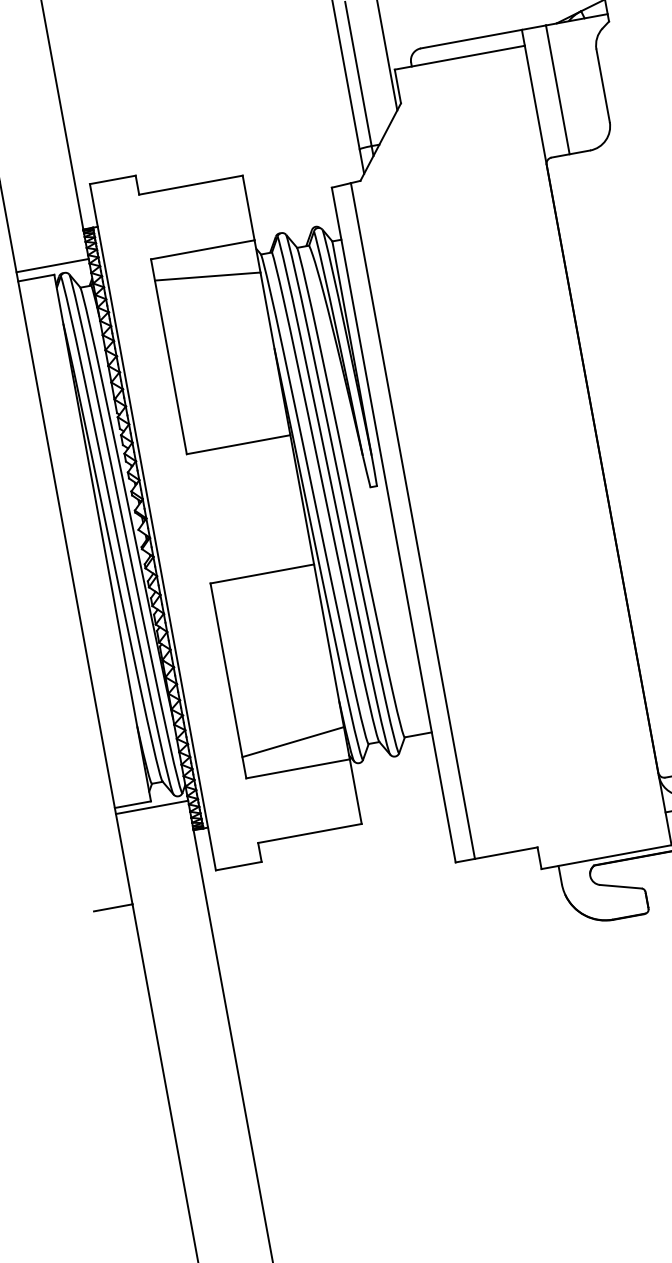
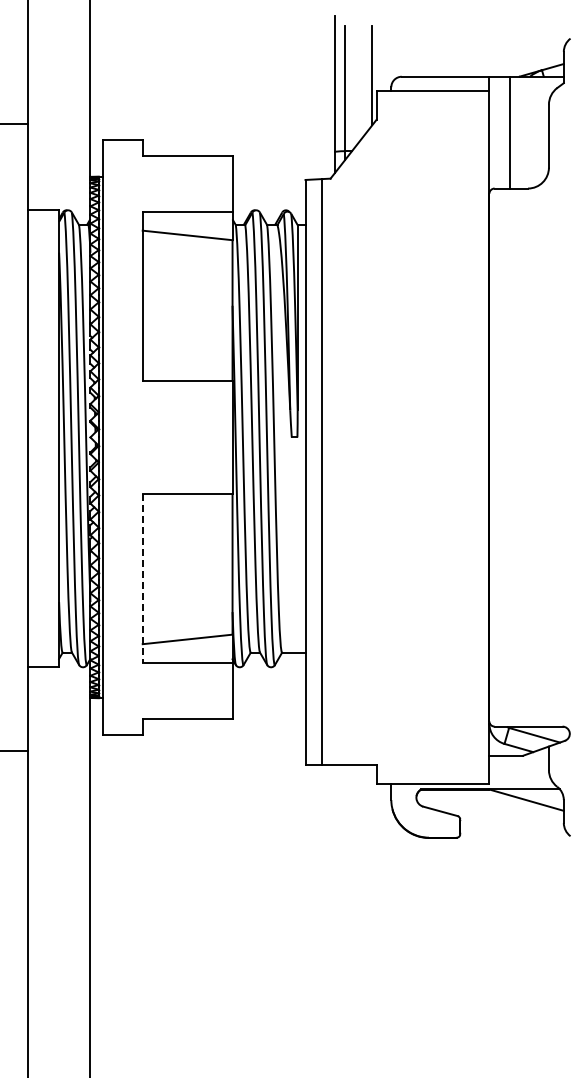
line: (51, 265) -> (58, 202), removed
line: (228, 681) -> (142, 578), solid -> dashed
line: (151, 807) -> (58, 672), removed

